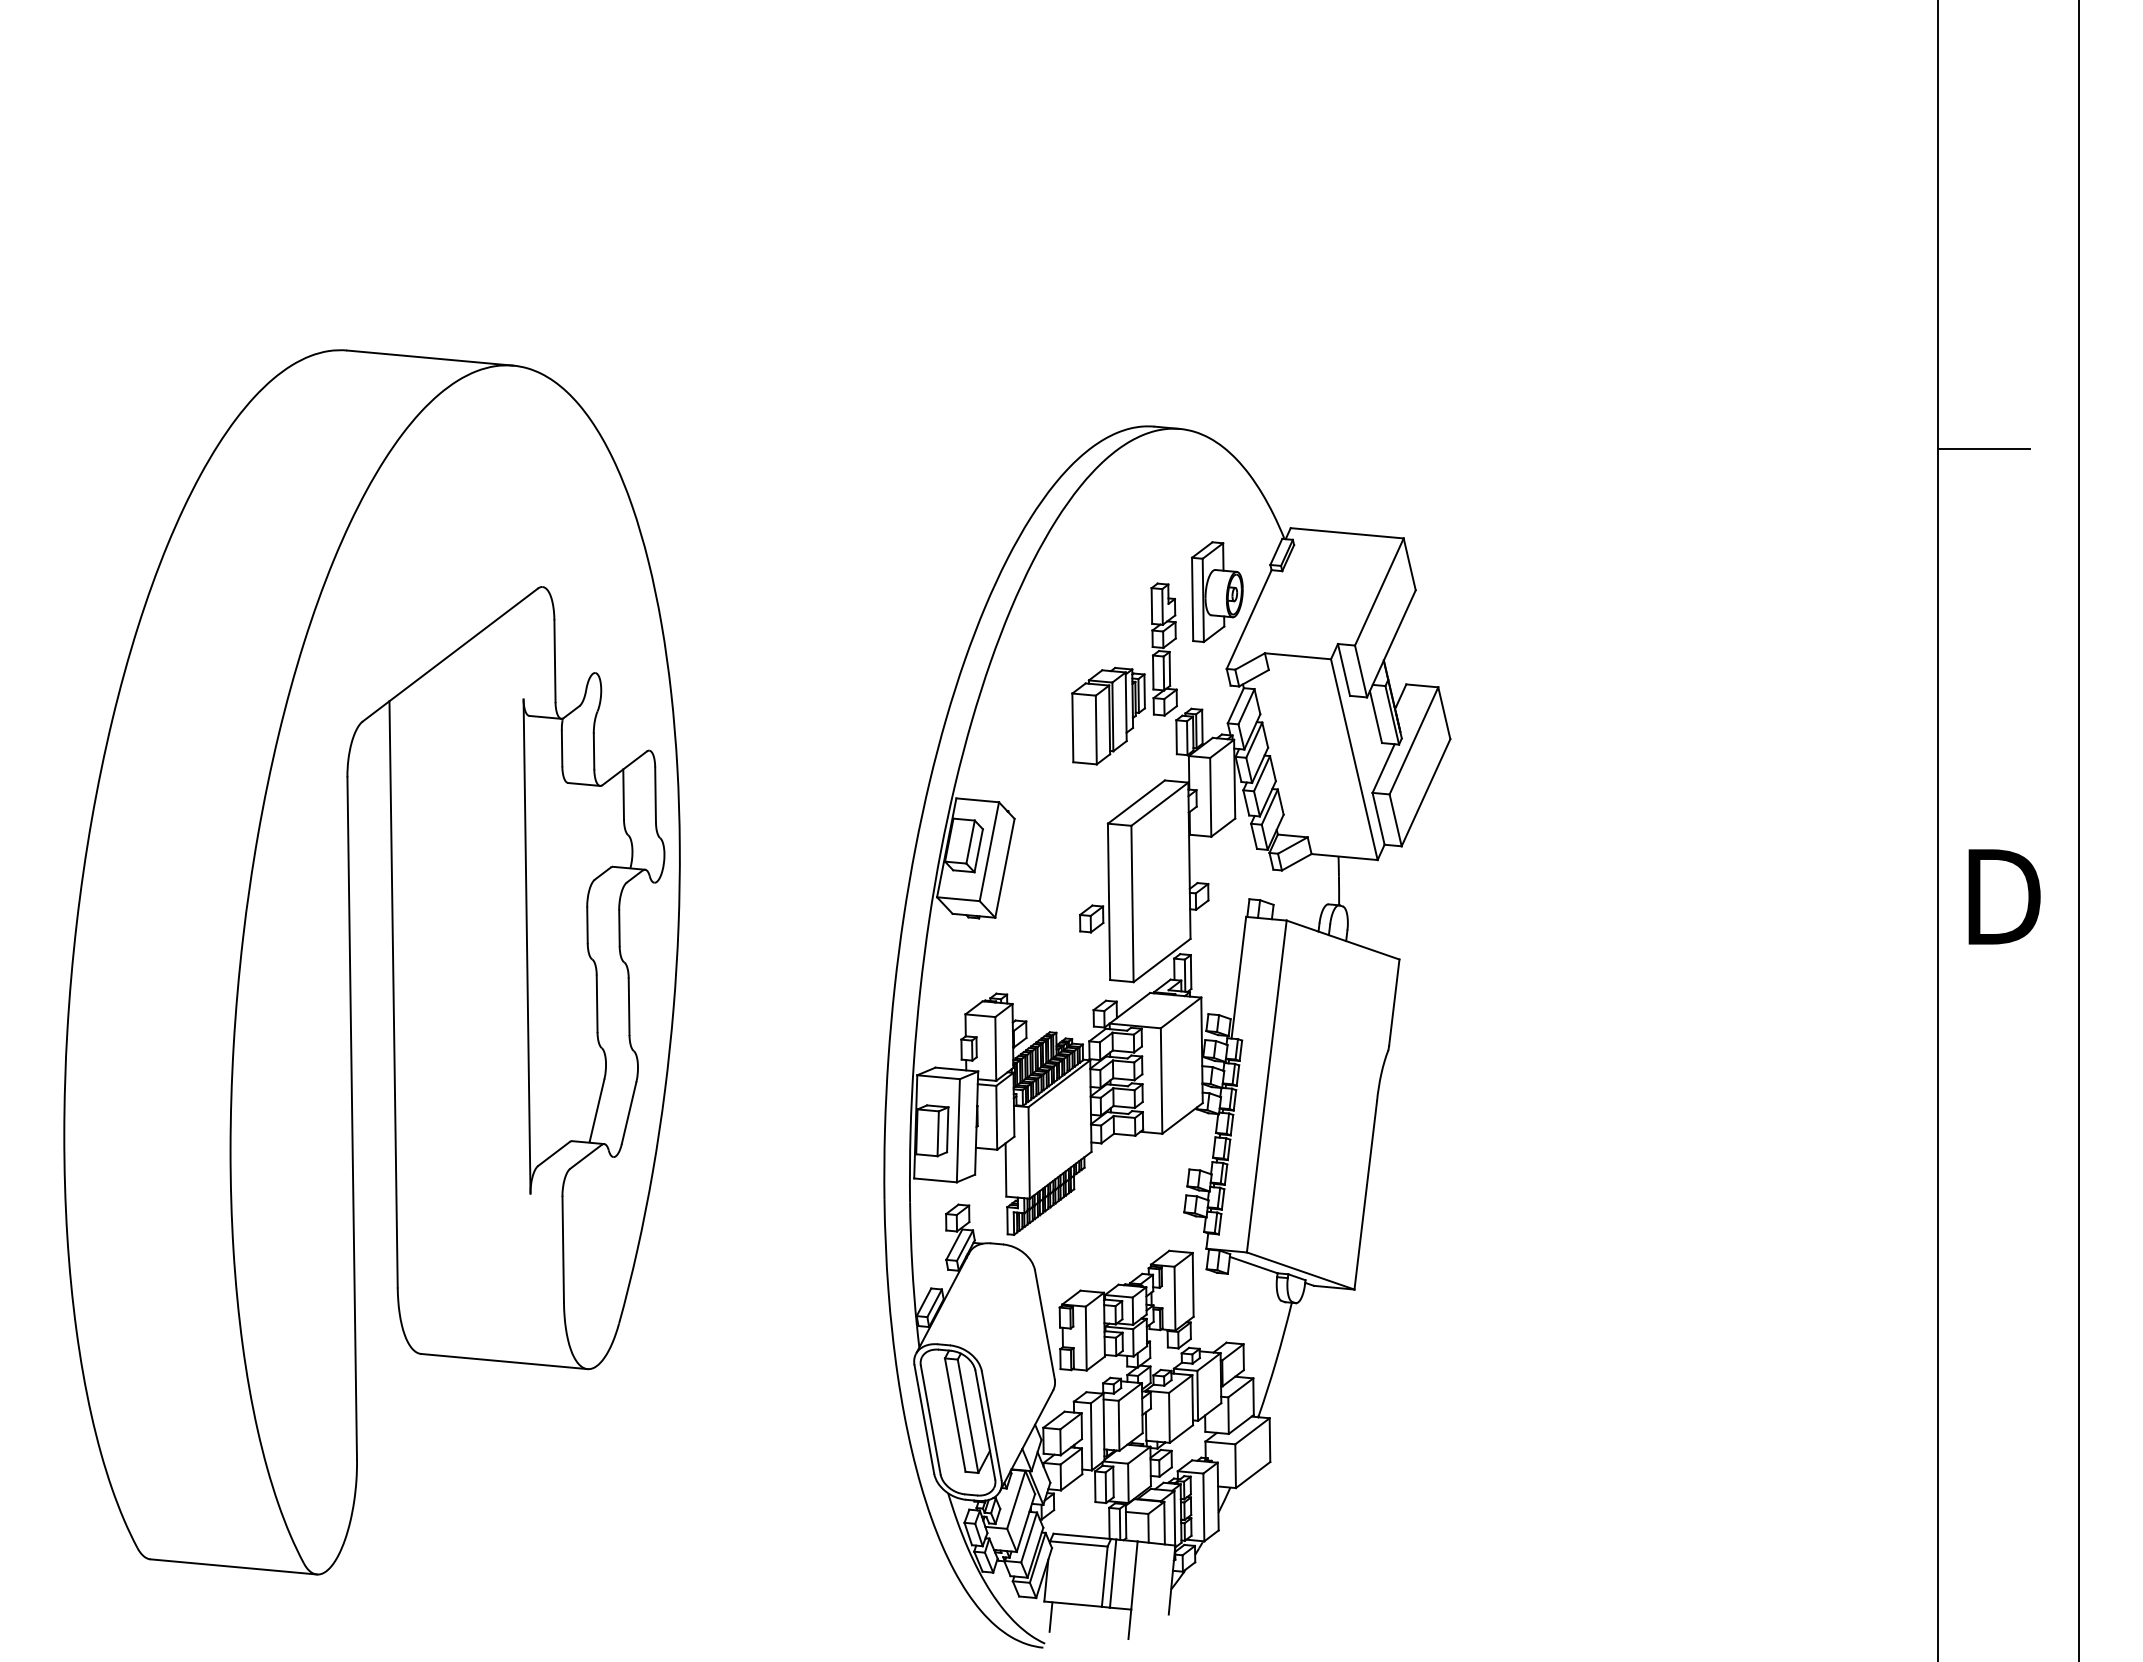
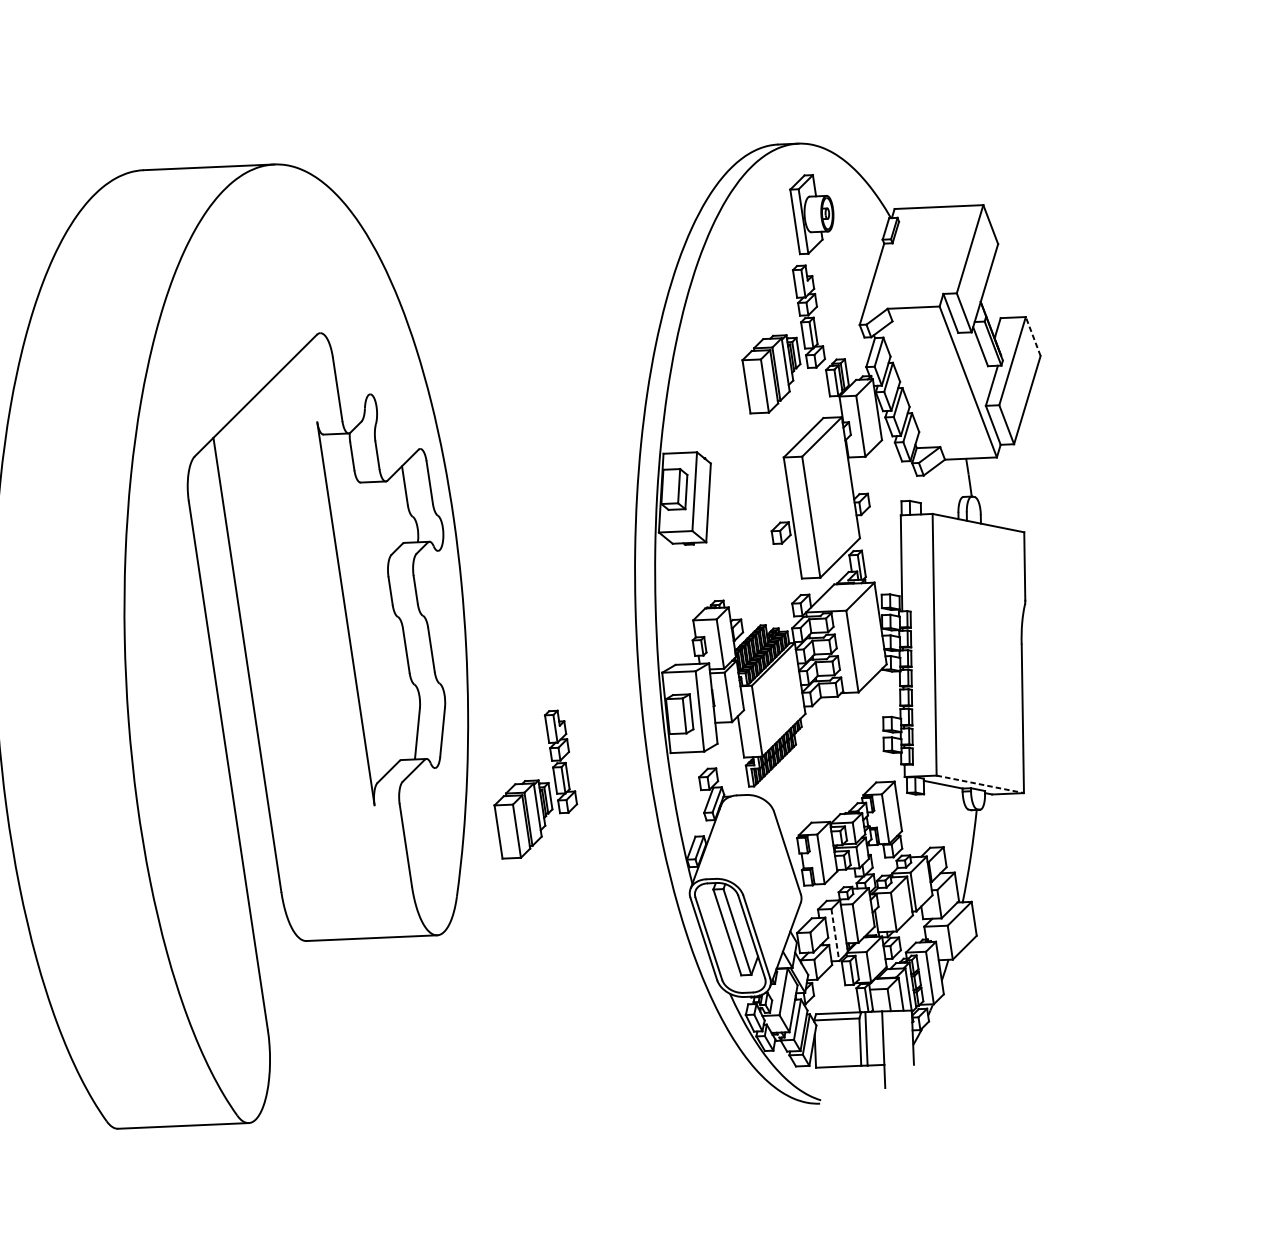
part: (1217, 592) -> (813, 213), moved
line: (1444, 713) -> (1033, 336), solid -> dashed
part: (734, 1194) -> (532, 784), added
line: (1300, 1271) -> (980, 784), solid -> dashed
line: (1091, 1436) -> (835, 934), solid -> dashed
line: (1050, 1616) -> (822, 1078), removed

